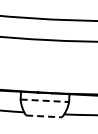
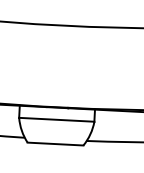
line: (45, 100) -> (57, 119), dashed -> solid
line: (44, 116) -> (56, 144), dashed -> solid

